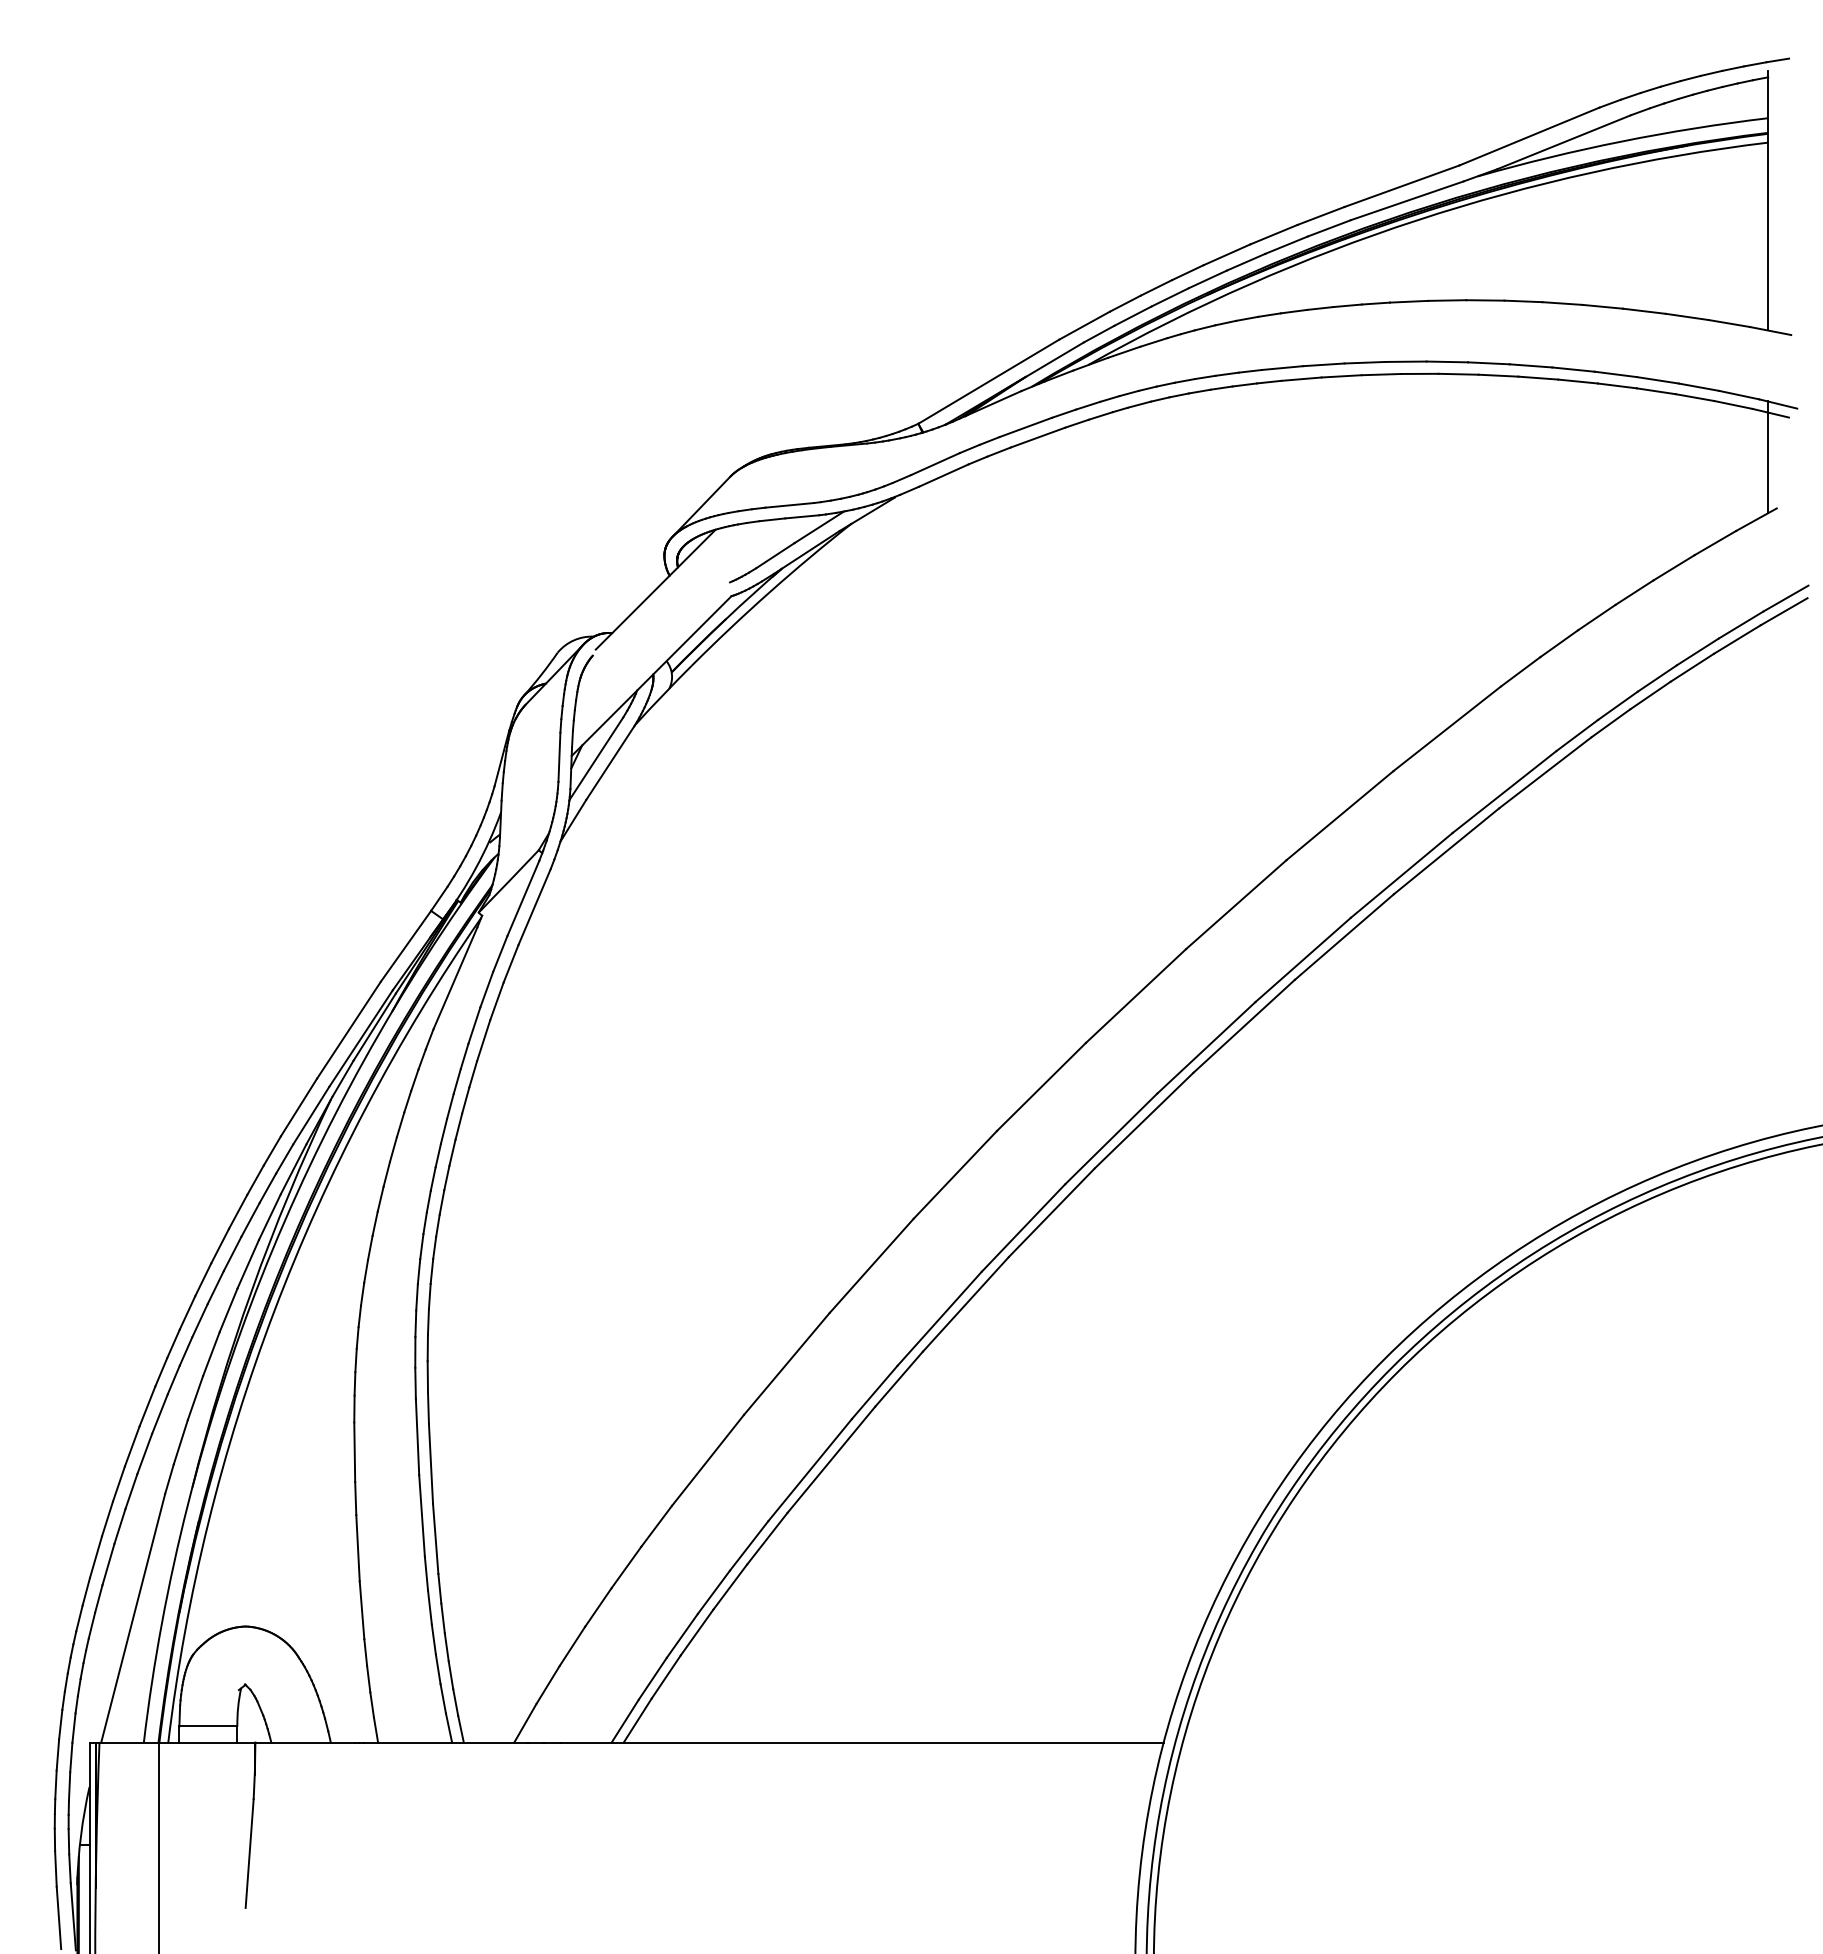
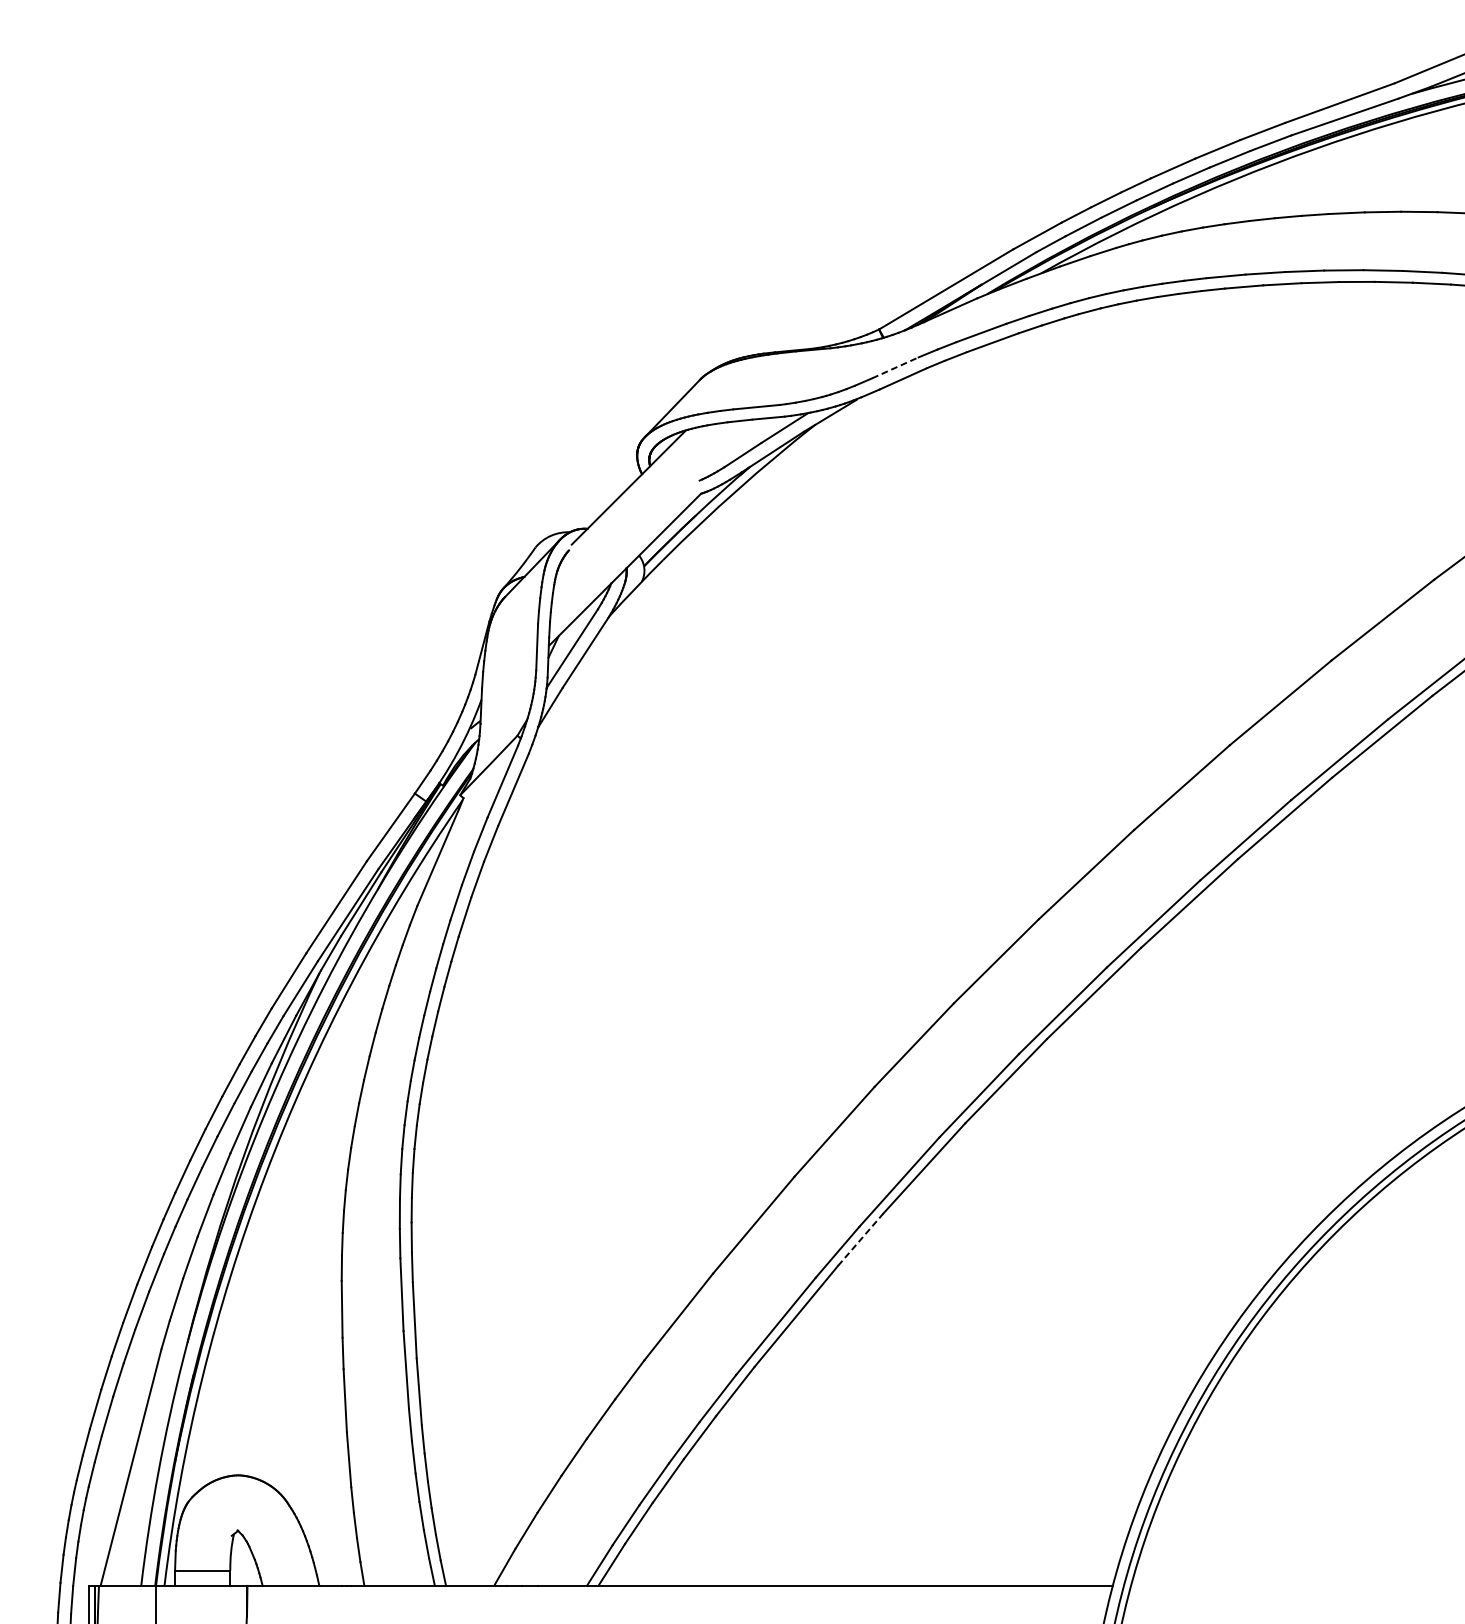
line: (935, 464) -> (895, 368), solid -> dashed
line: (899, 1378) -> (861, 1239), solid -> dashed

